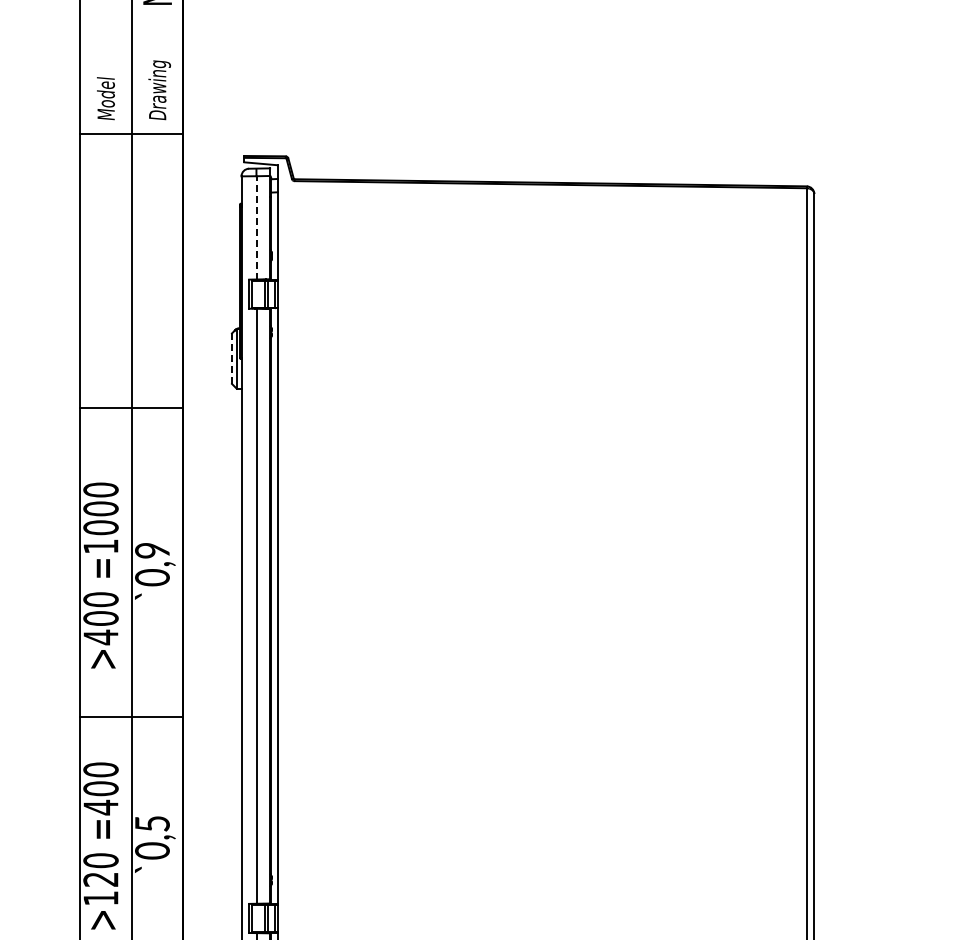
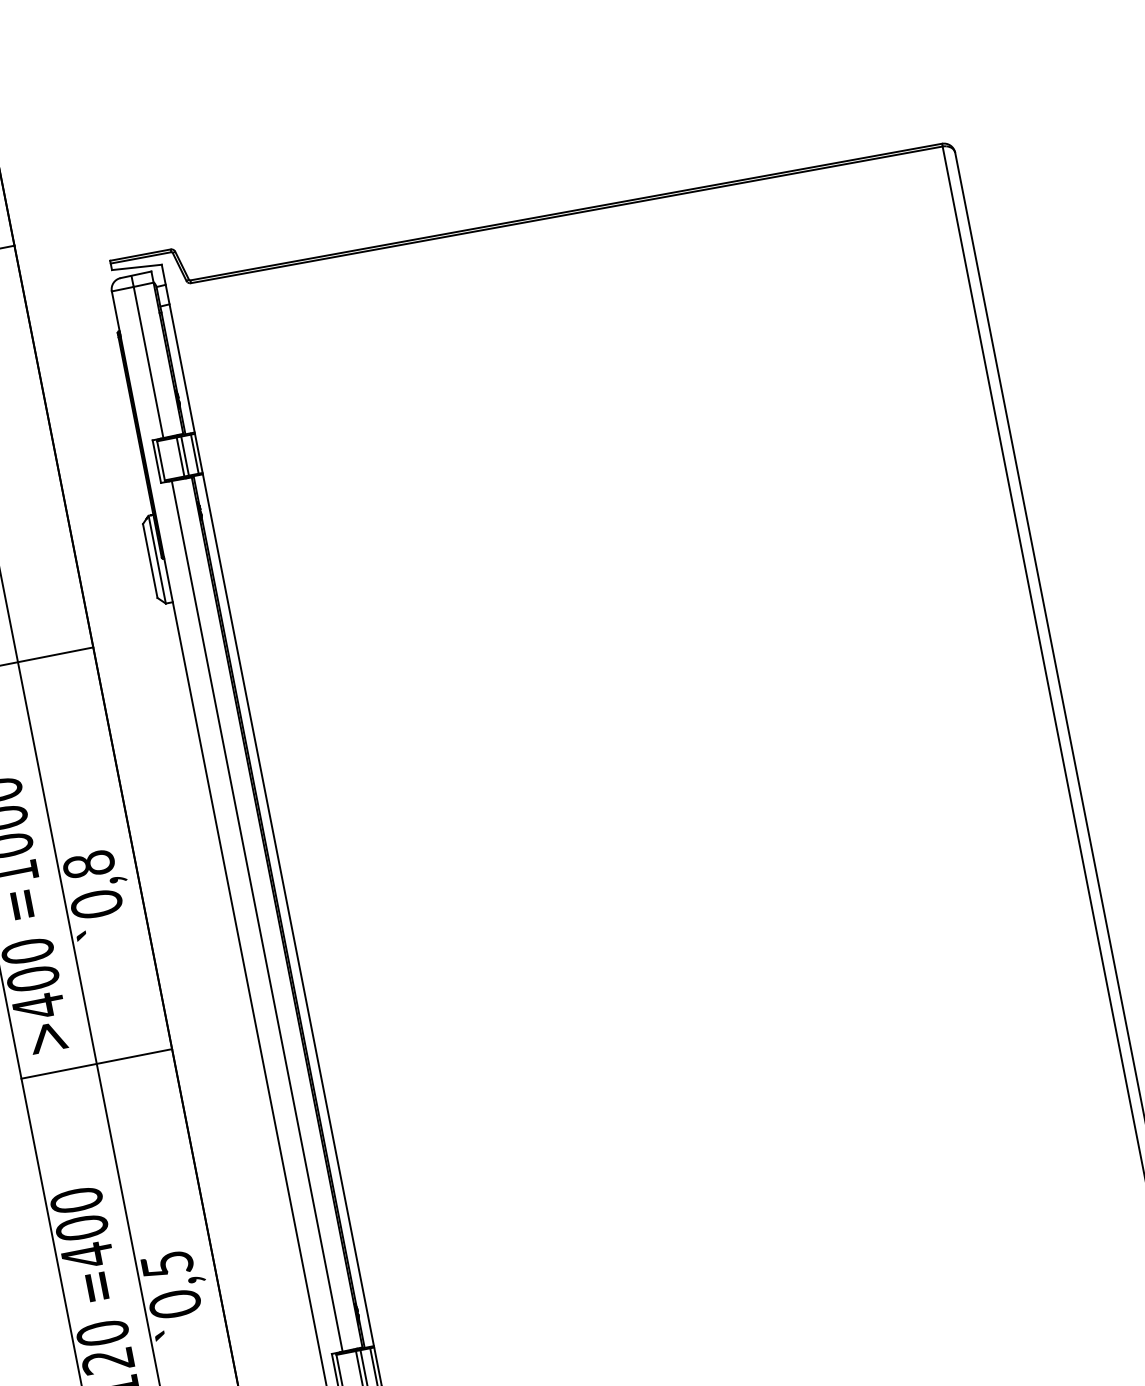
line: (256, 227) -> (148, 361), dashed -> solid
line: (232, 358) -> (150, 560), dashed -> solid
text: (153, 550) -> (90, 864), 0,9 -> 0,8
line: (131, 716) -> (96, 1063), moved

